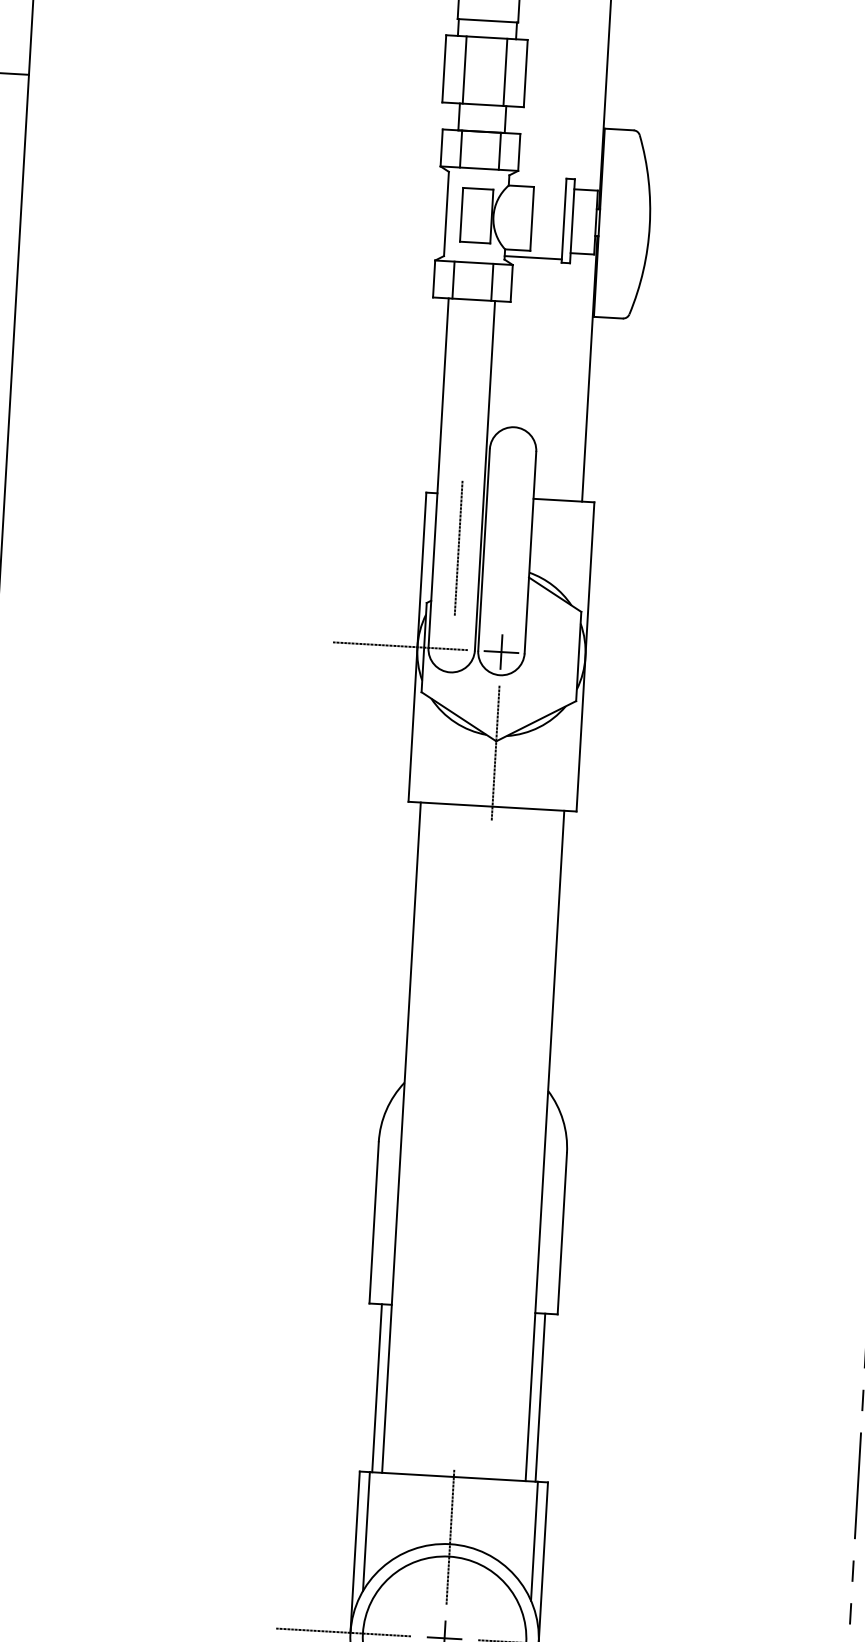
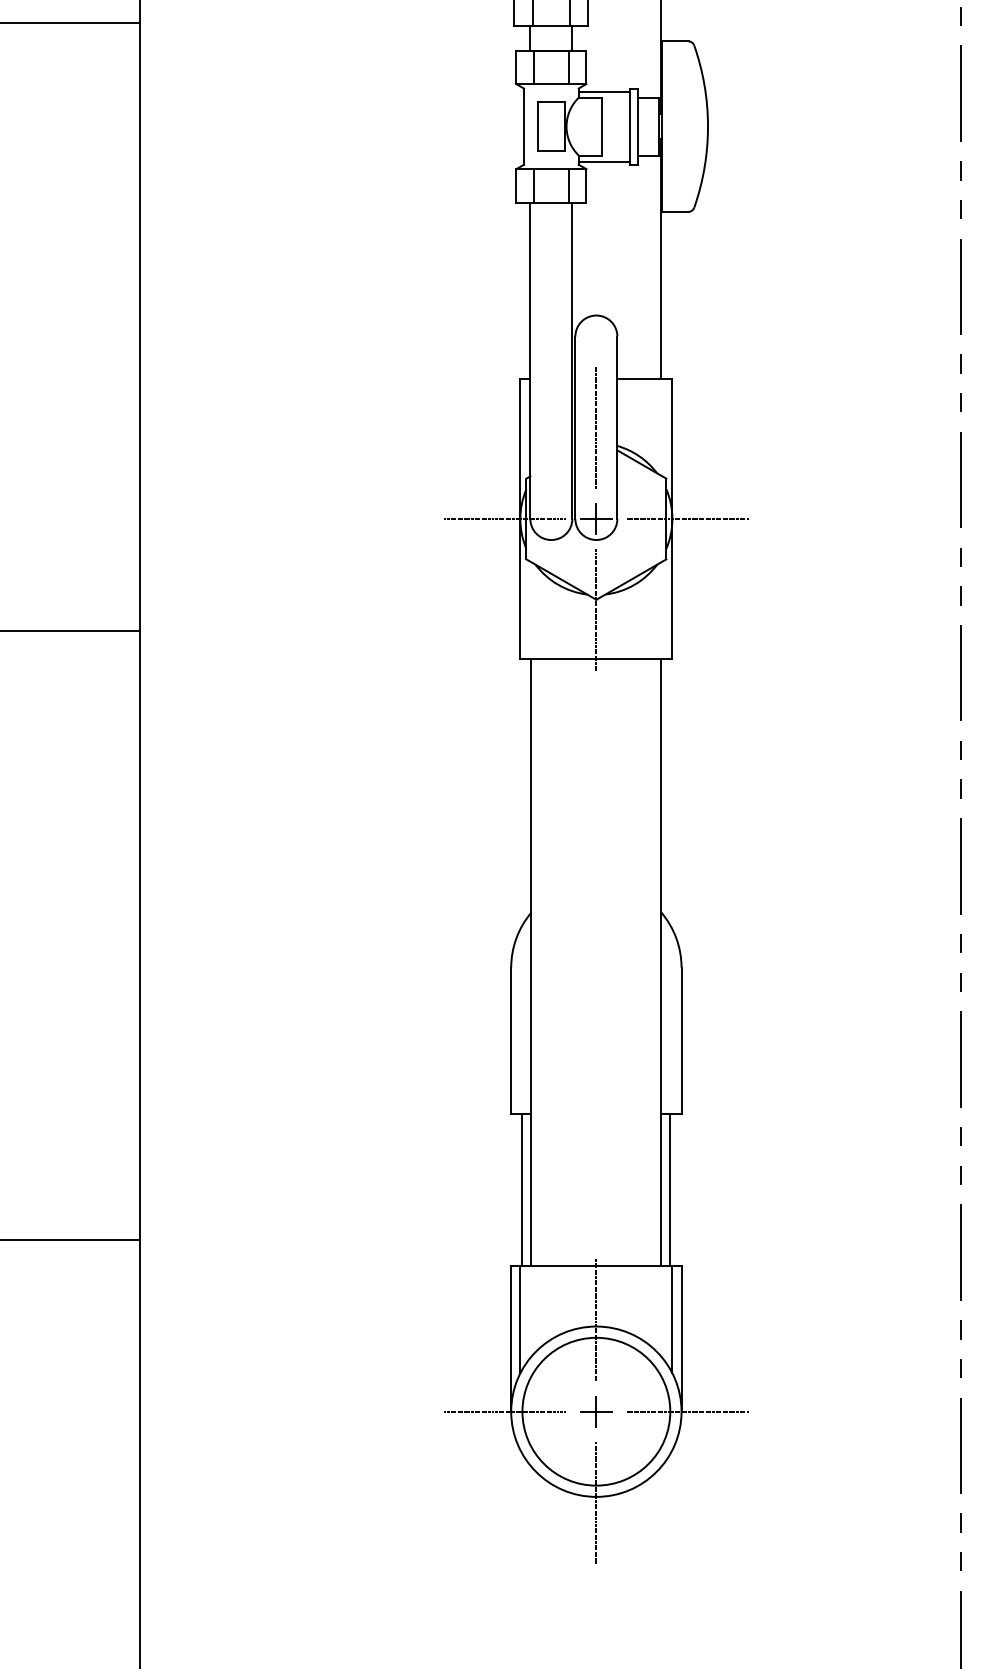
line: (537, 180) -> (604, 91), added
line: (457, 548) -> (595, 427), moved
line: (602, 658) -> (687, 519), added

